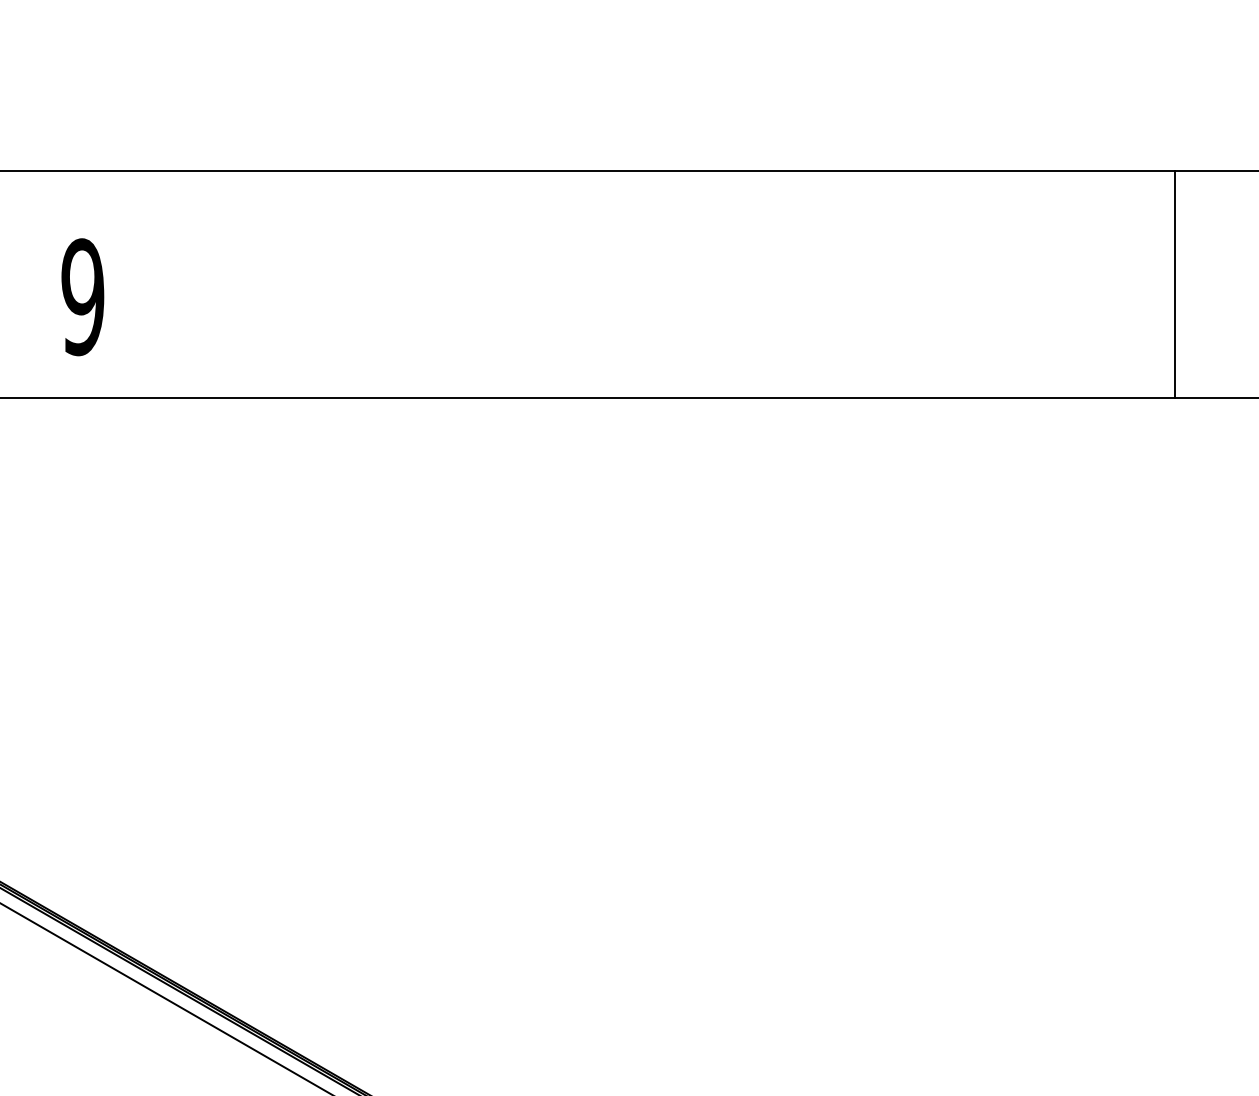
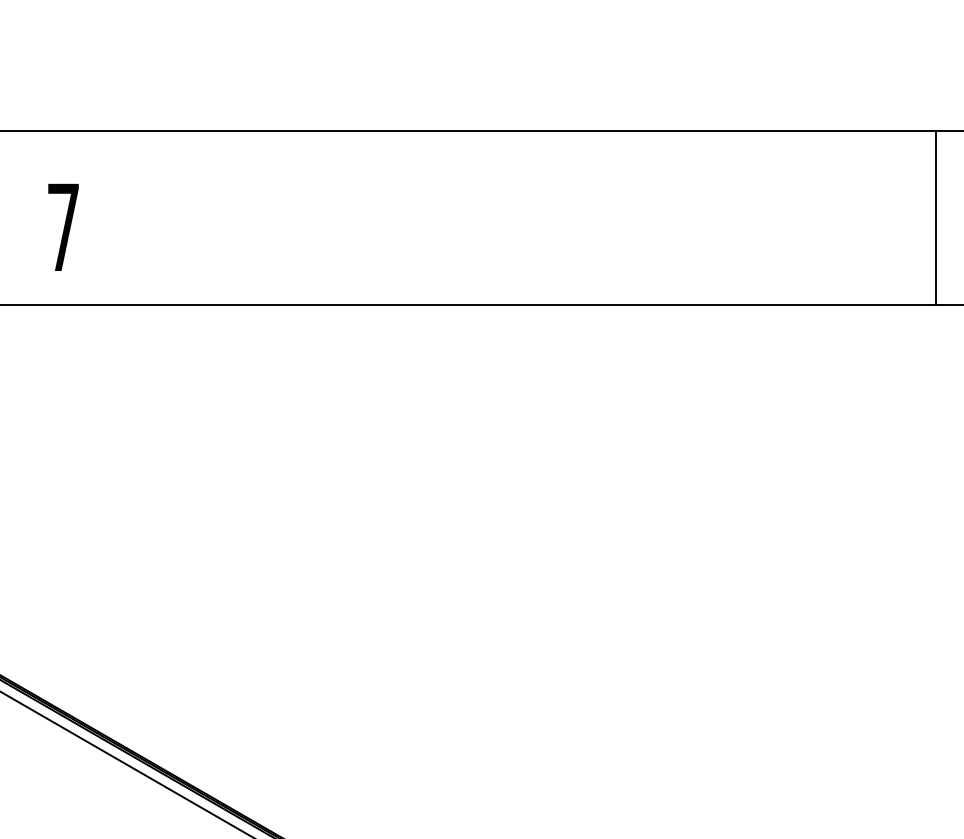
line: (1174, 284) -> (935, 217), moved
text: (82, 297) -> (63, 227), 9 -> 7

